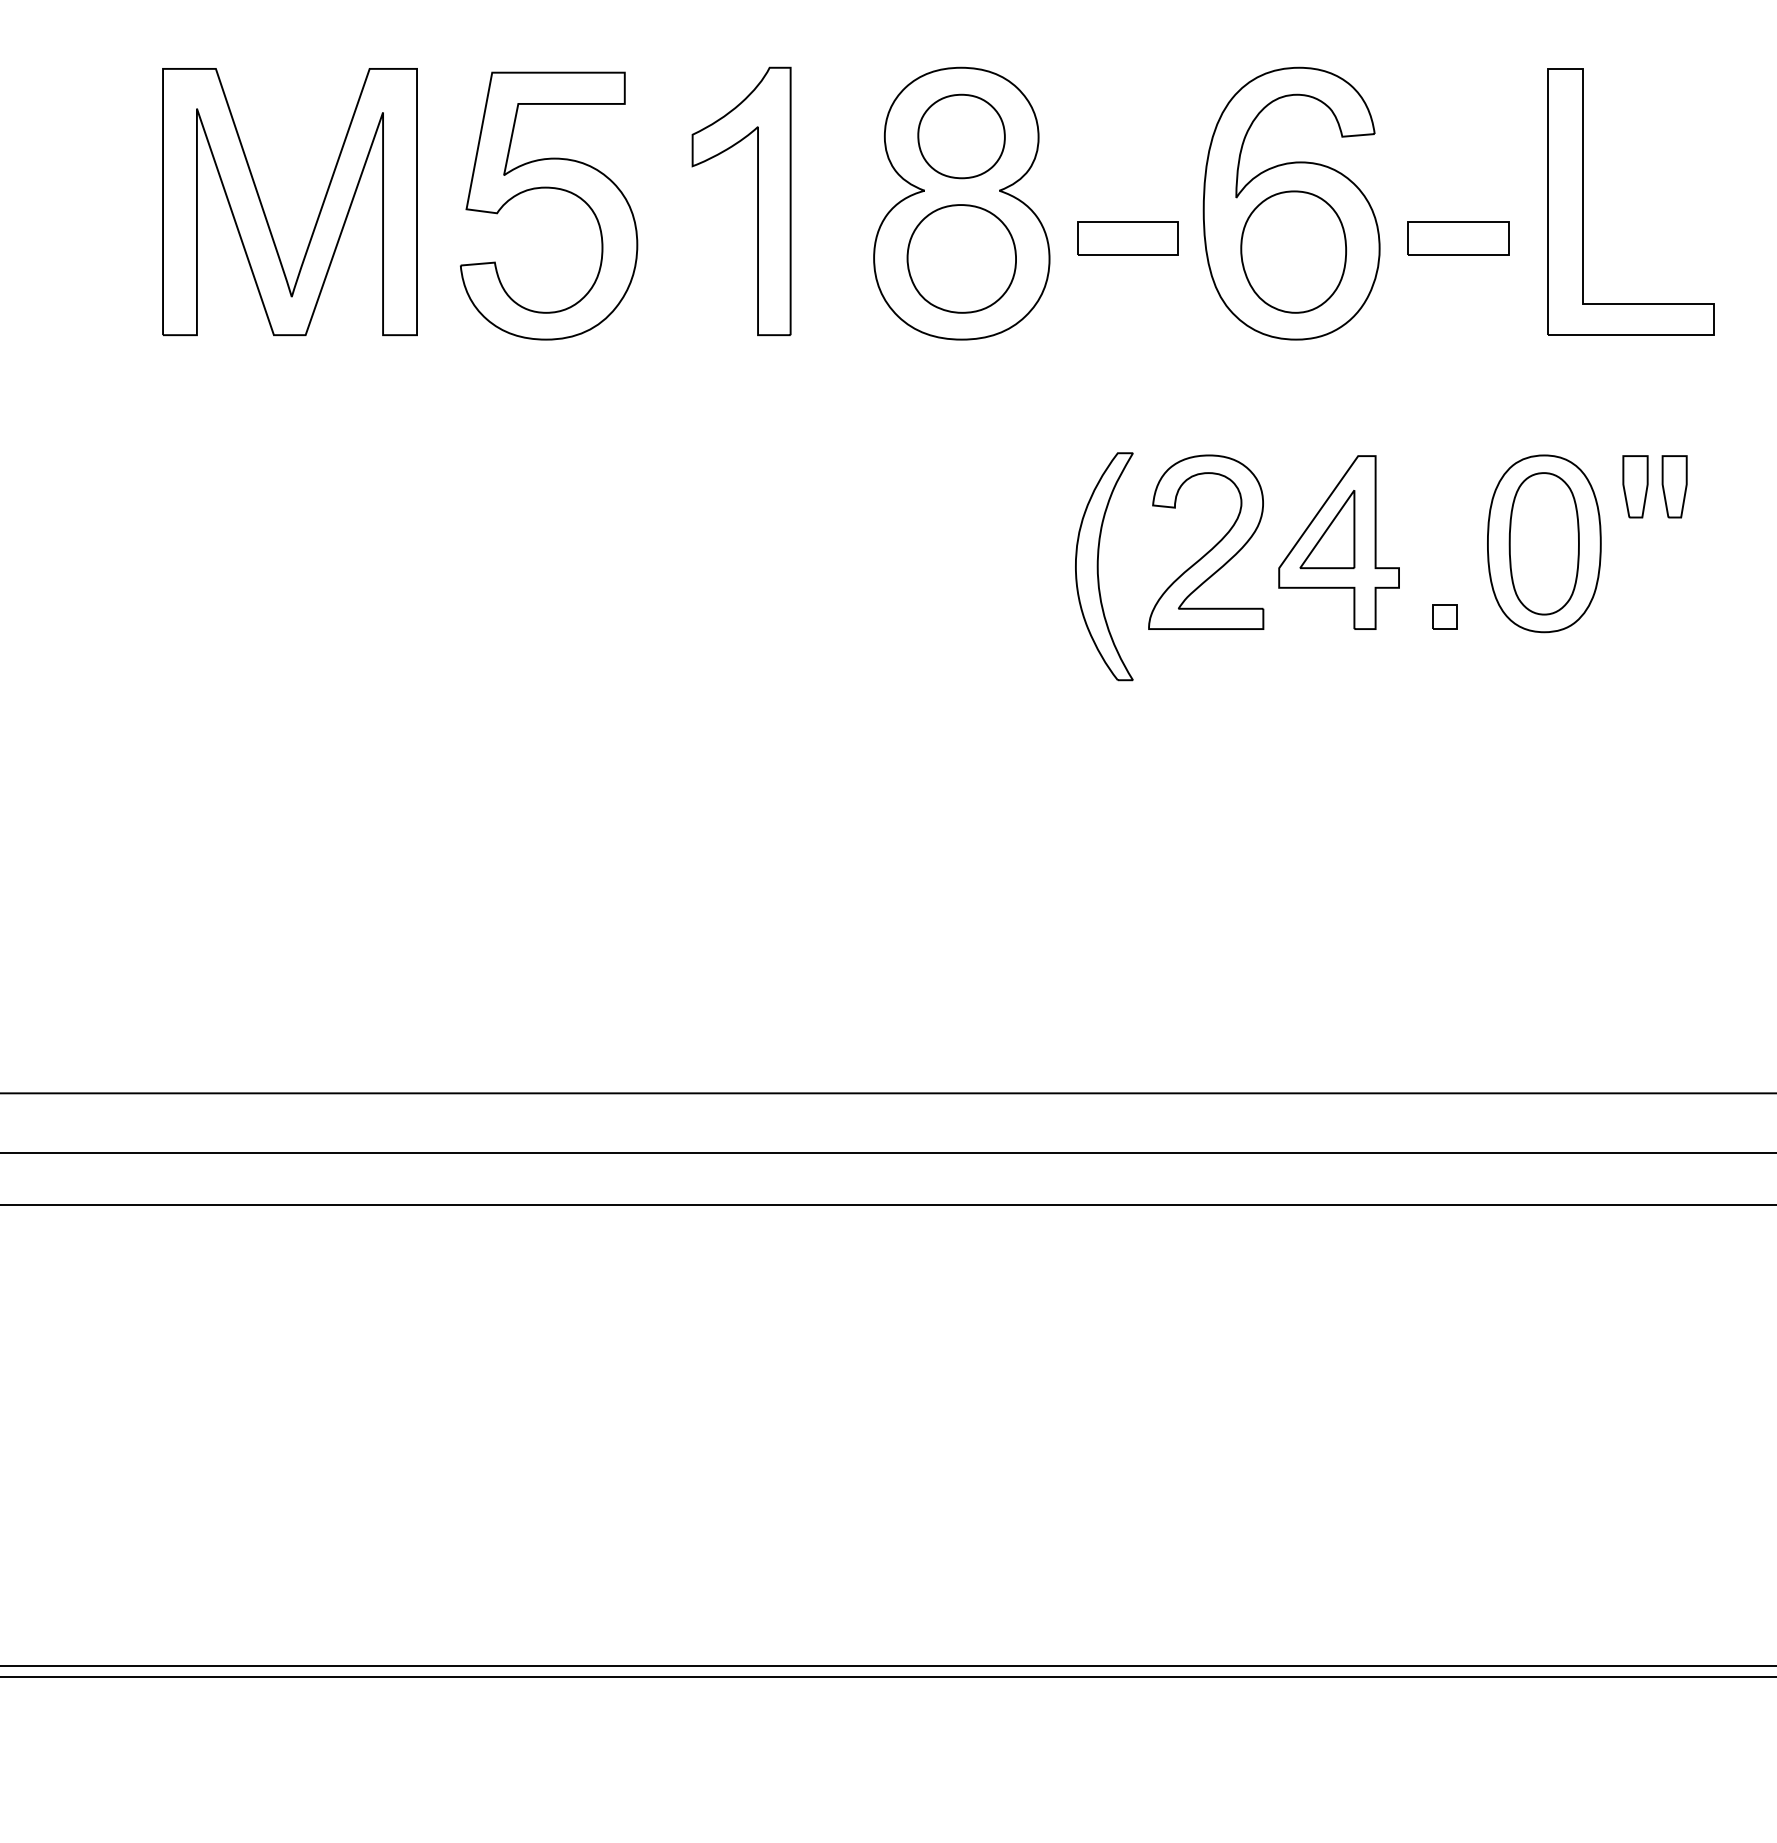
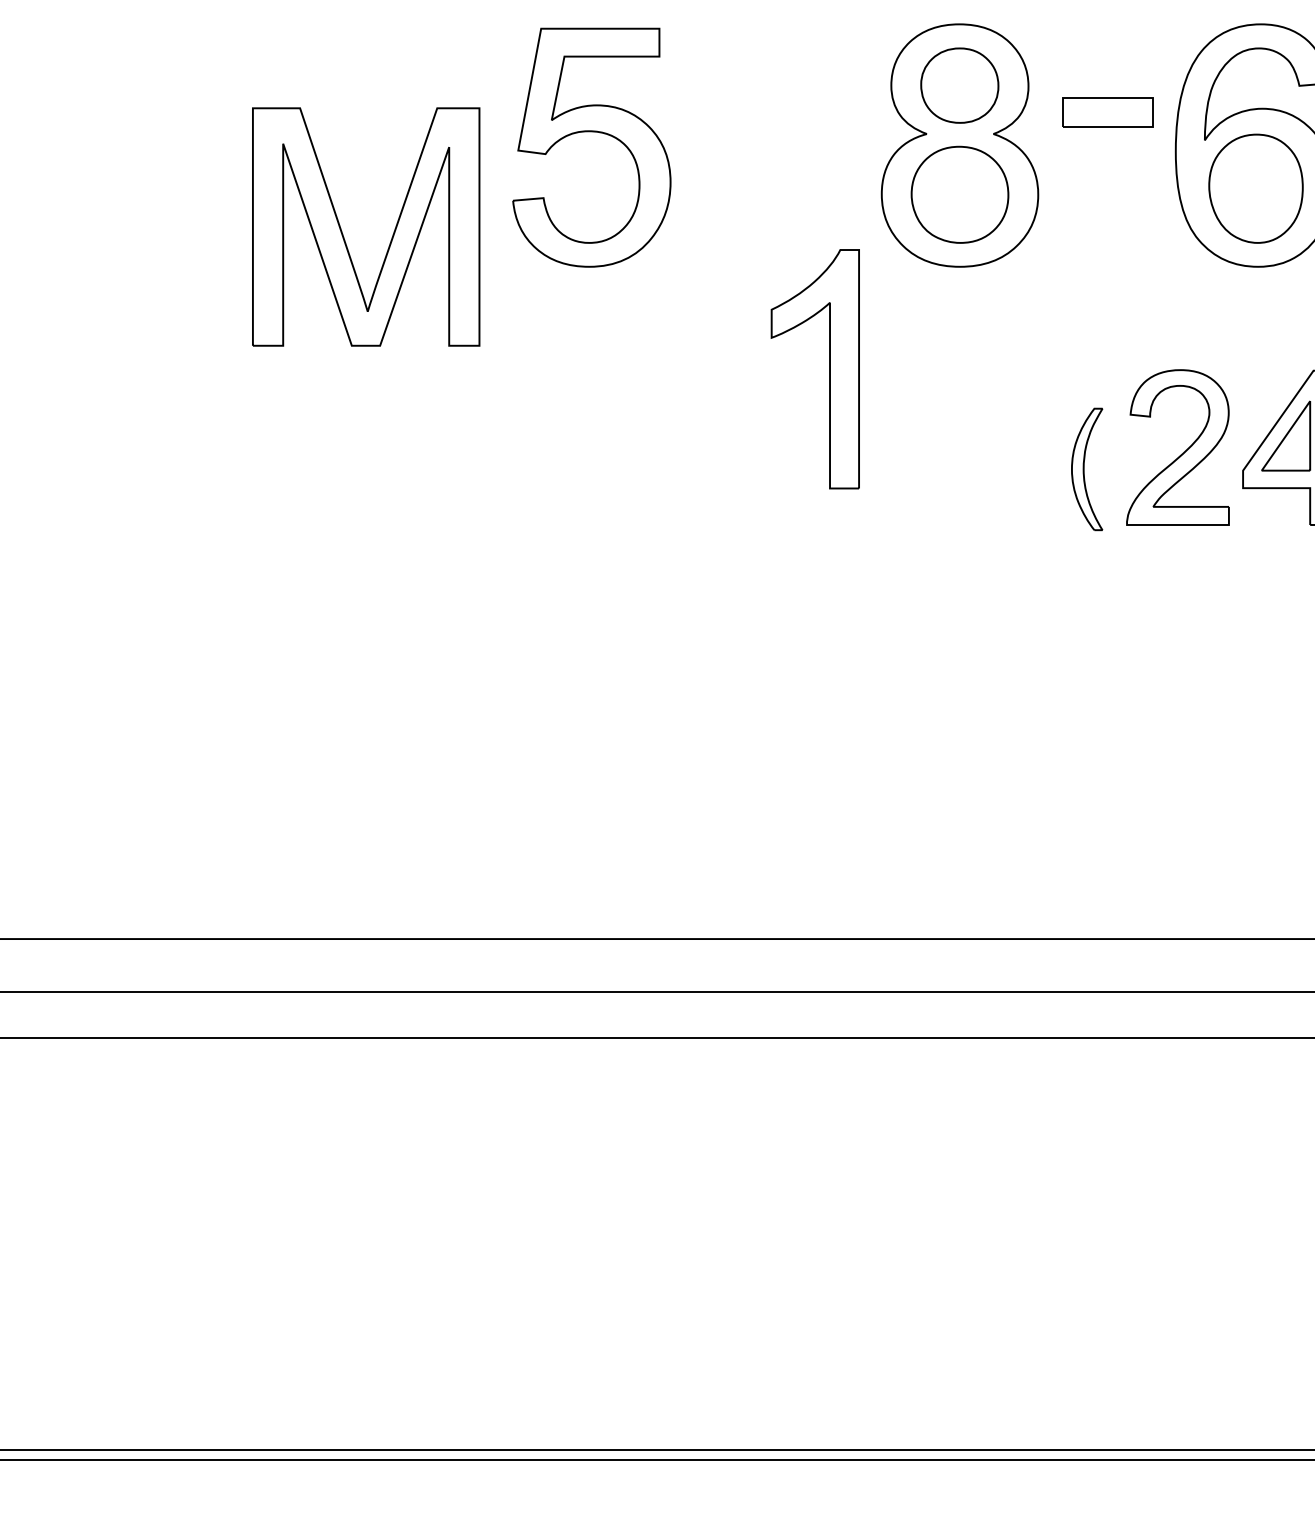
part: (757, 201) -> (829, 369), moved
part: (264, 210) -> (343, 234), moved
part: (1127, 238) -> (1107, 112), moved
part: (1104, 566) -> (1087, 469), size x0.6

